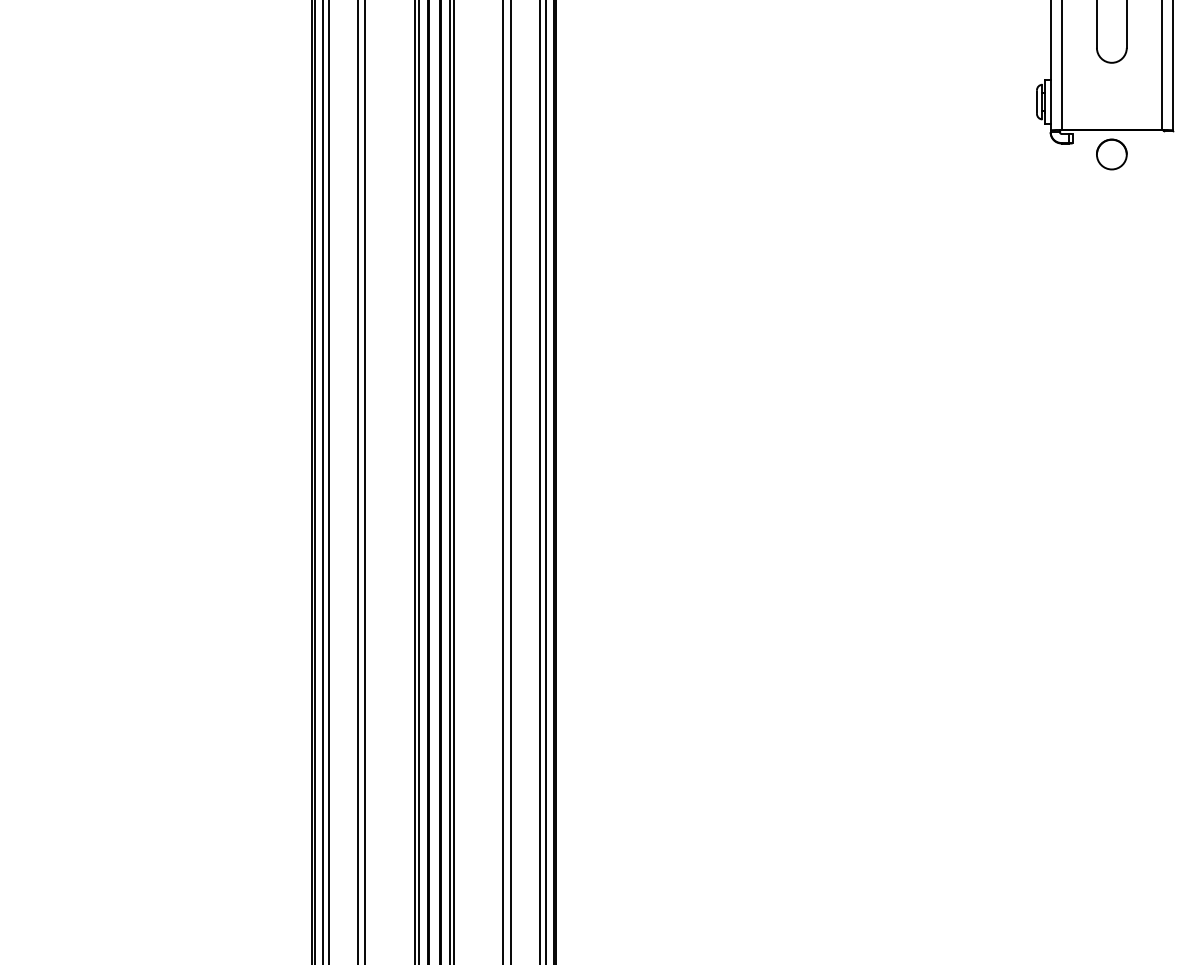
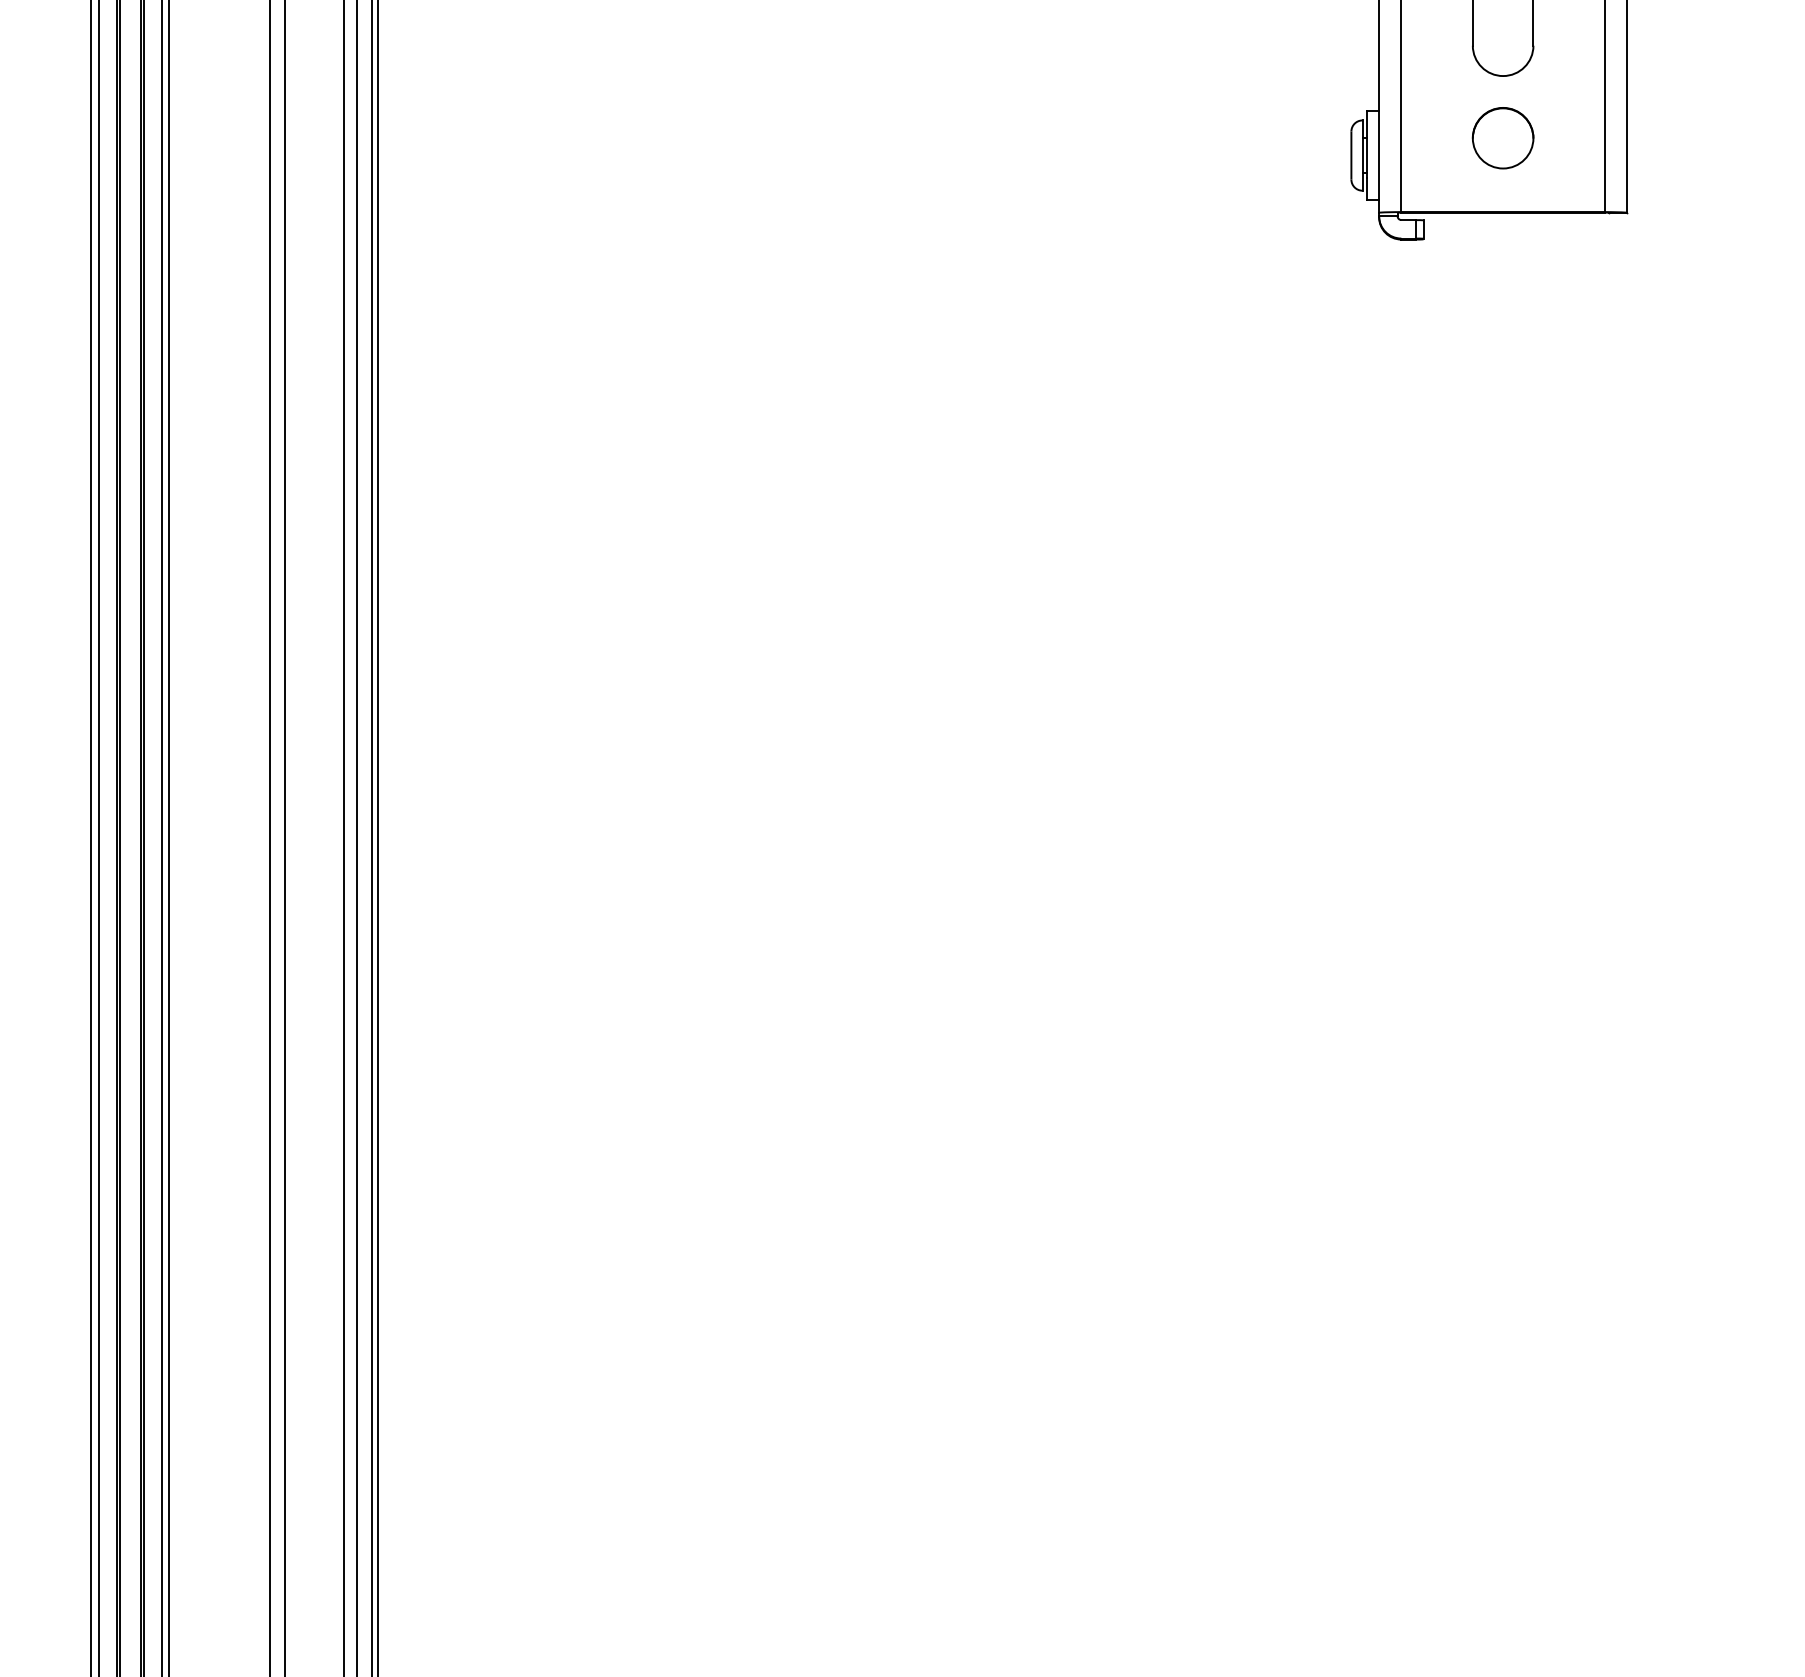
part: (1111, 154) -> (1502, 138), moved

